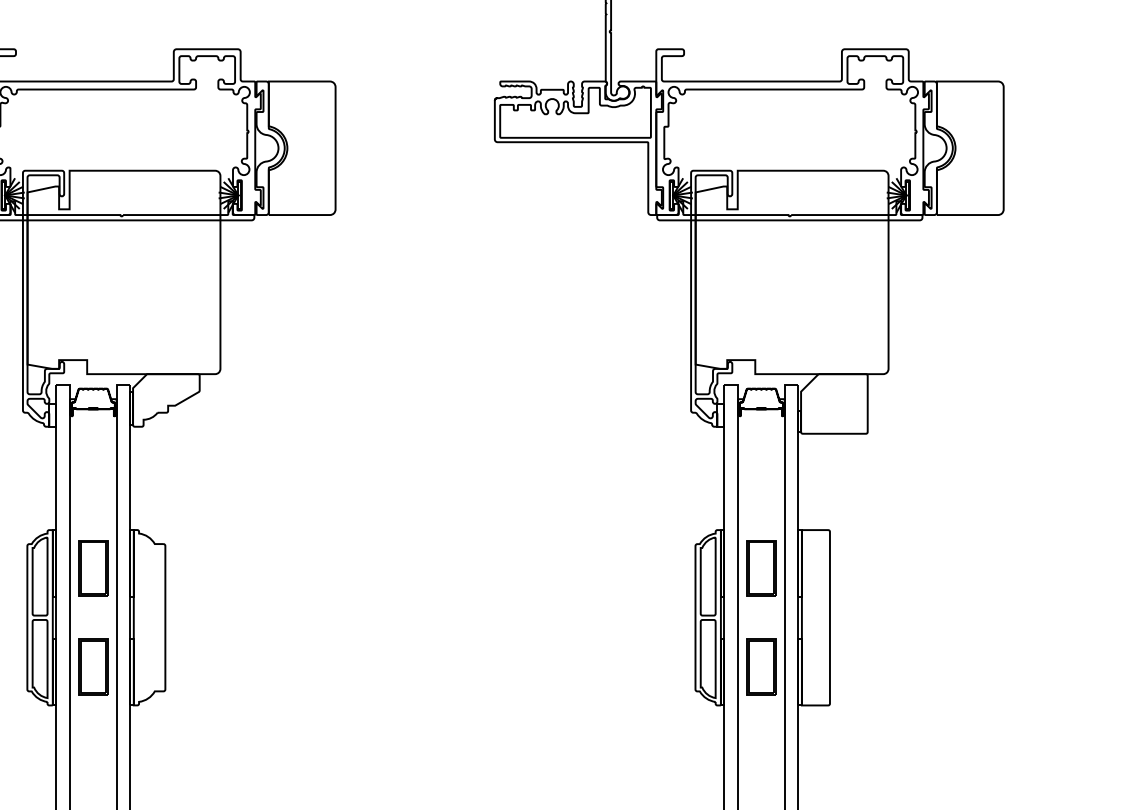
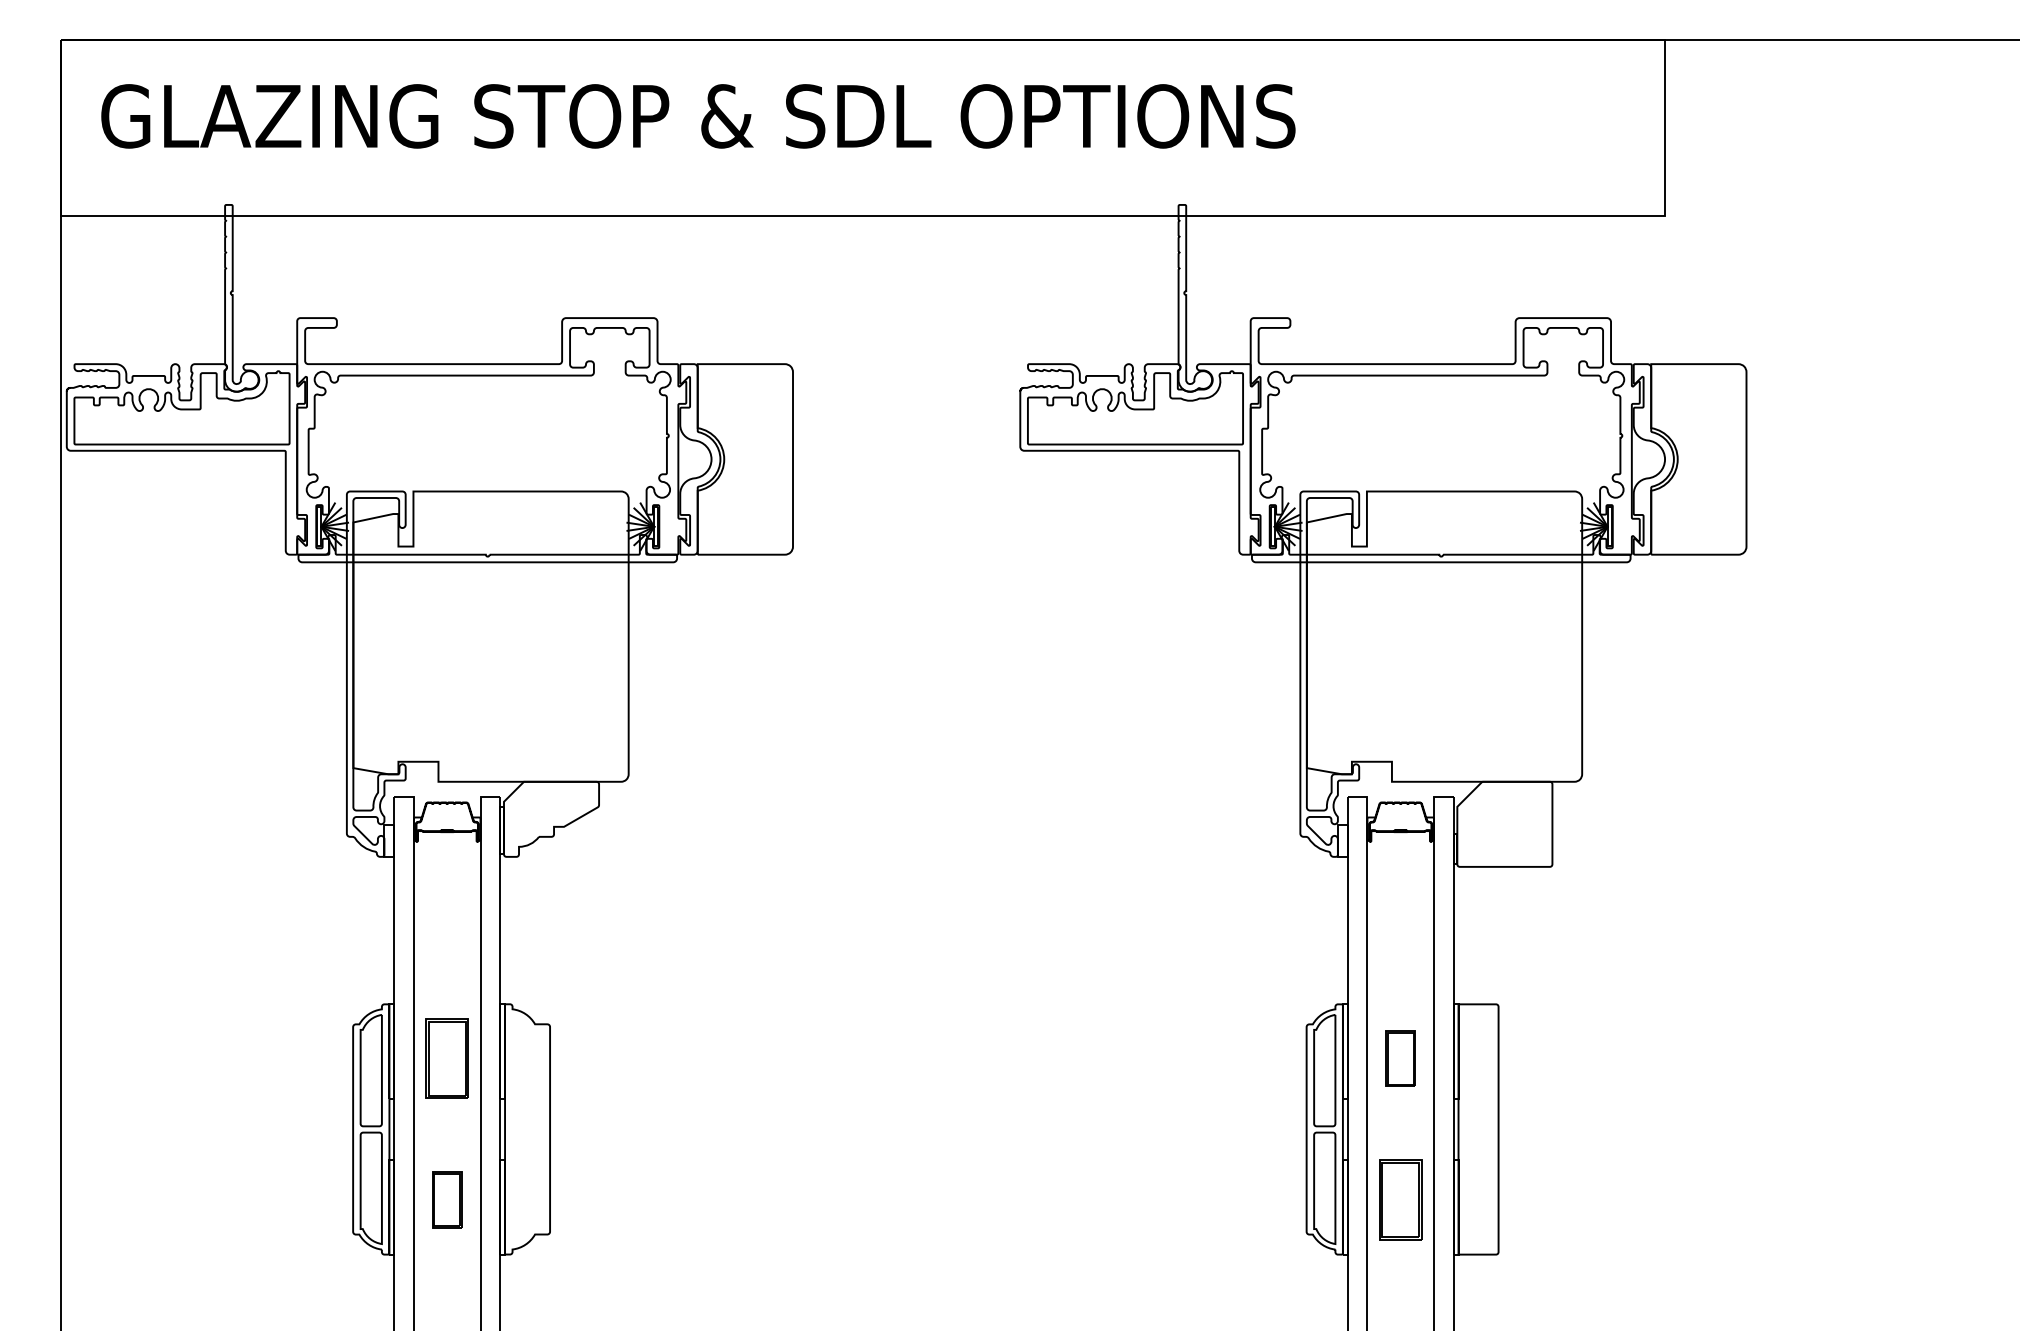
part: (761, 568) -> (1400, 1058), size x0.7
part: (92, 666) -> (446, 1199), size x0.7

